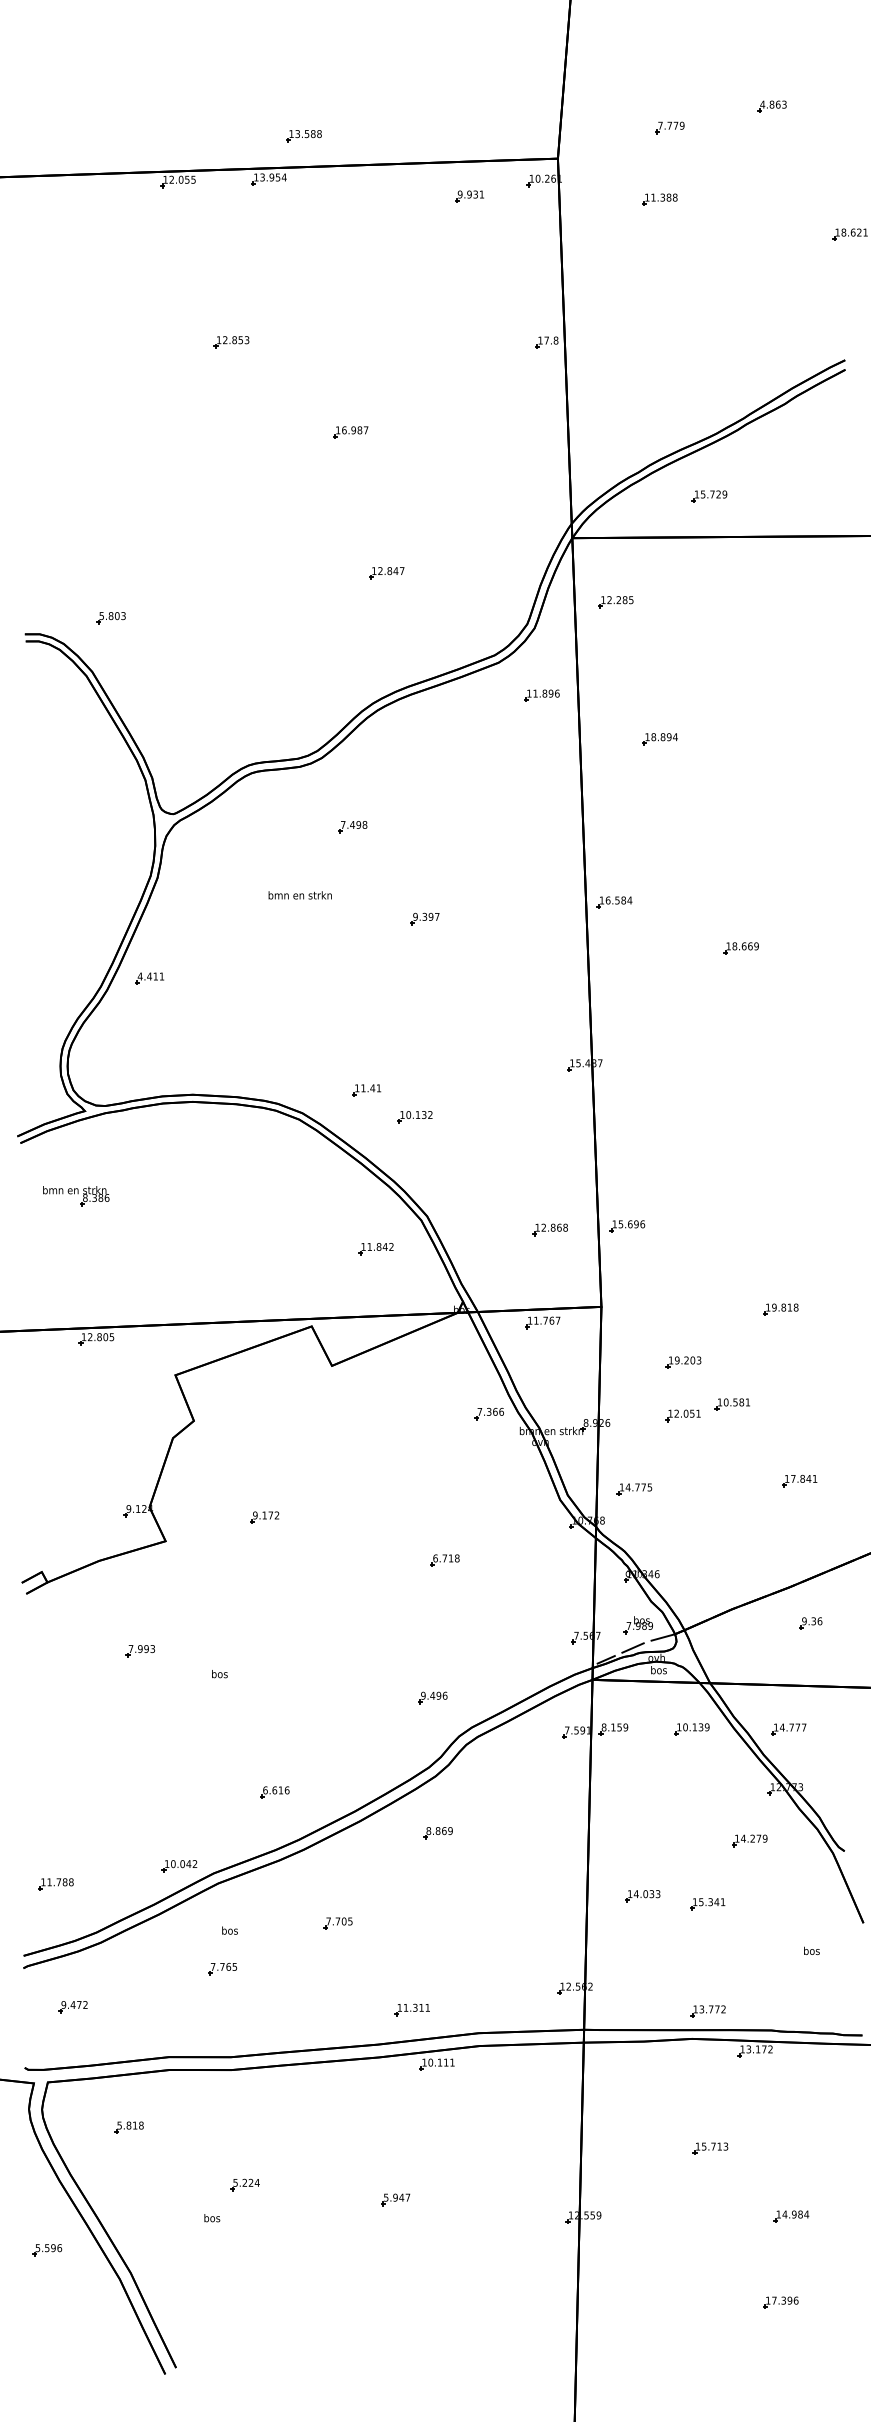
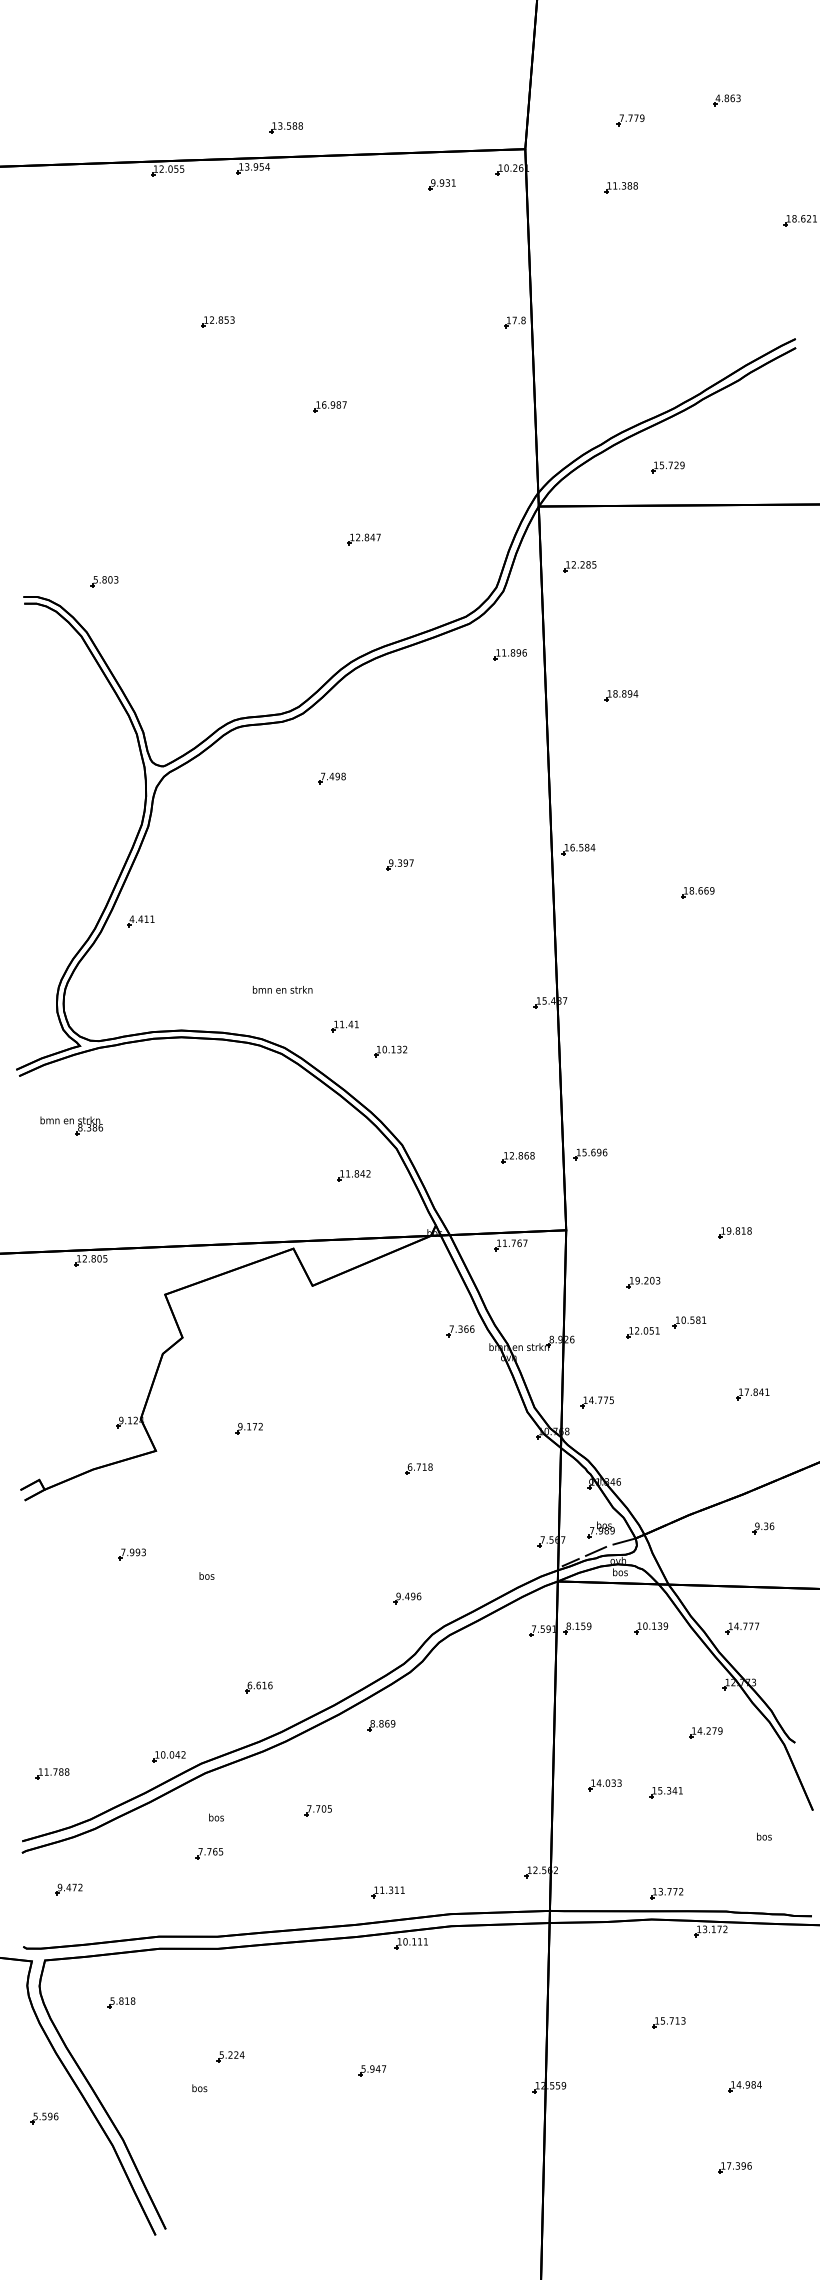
text: (300, 895) -> (282, 989), moved
part: (438, 1832) -> (381, 1725), moved

